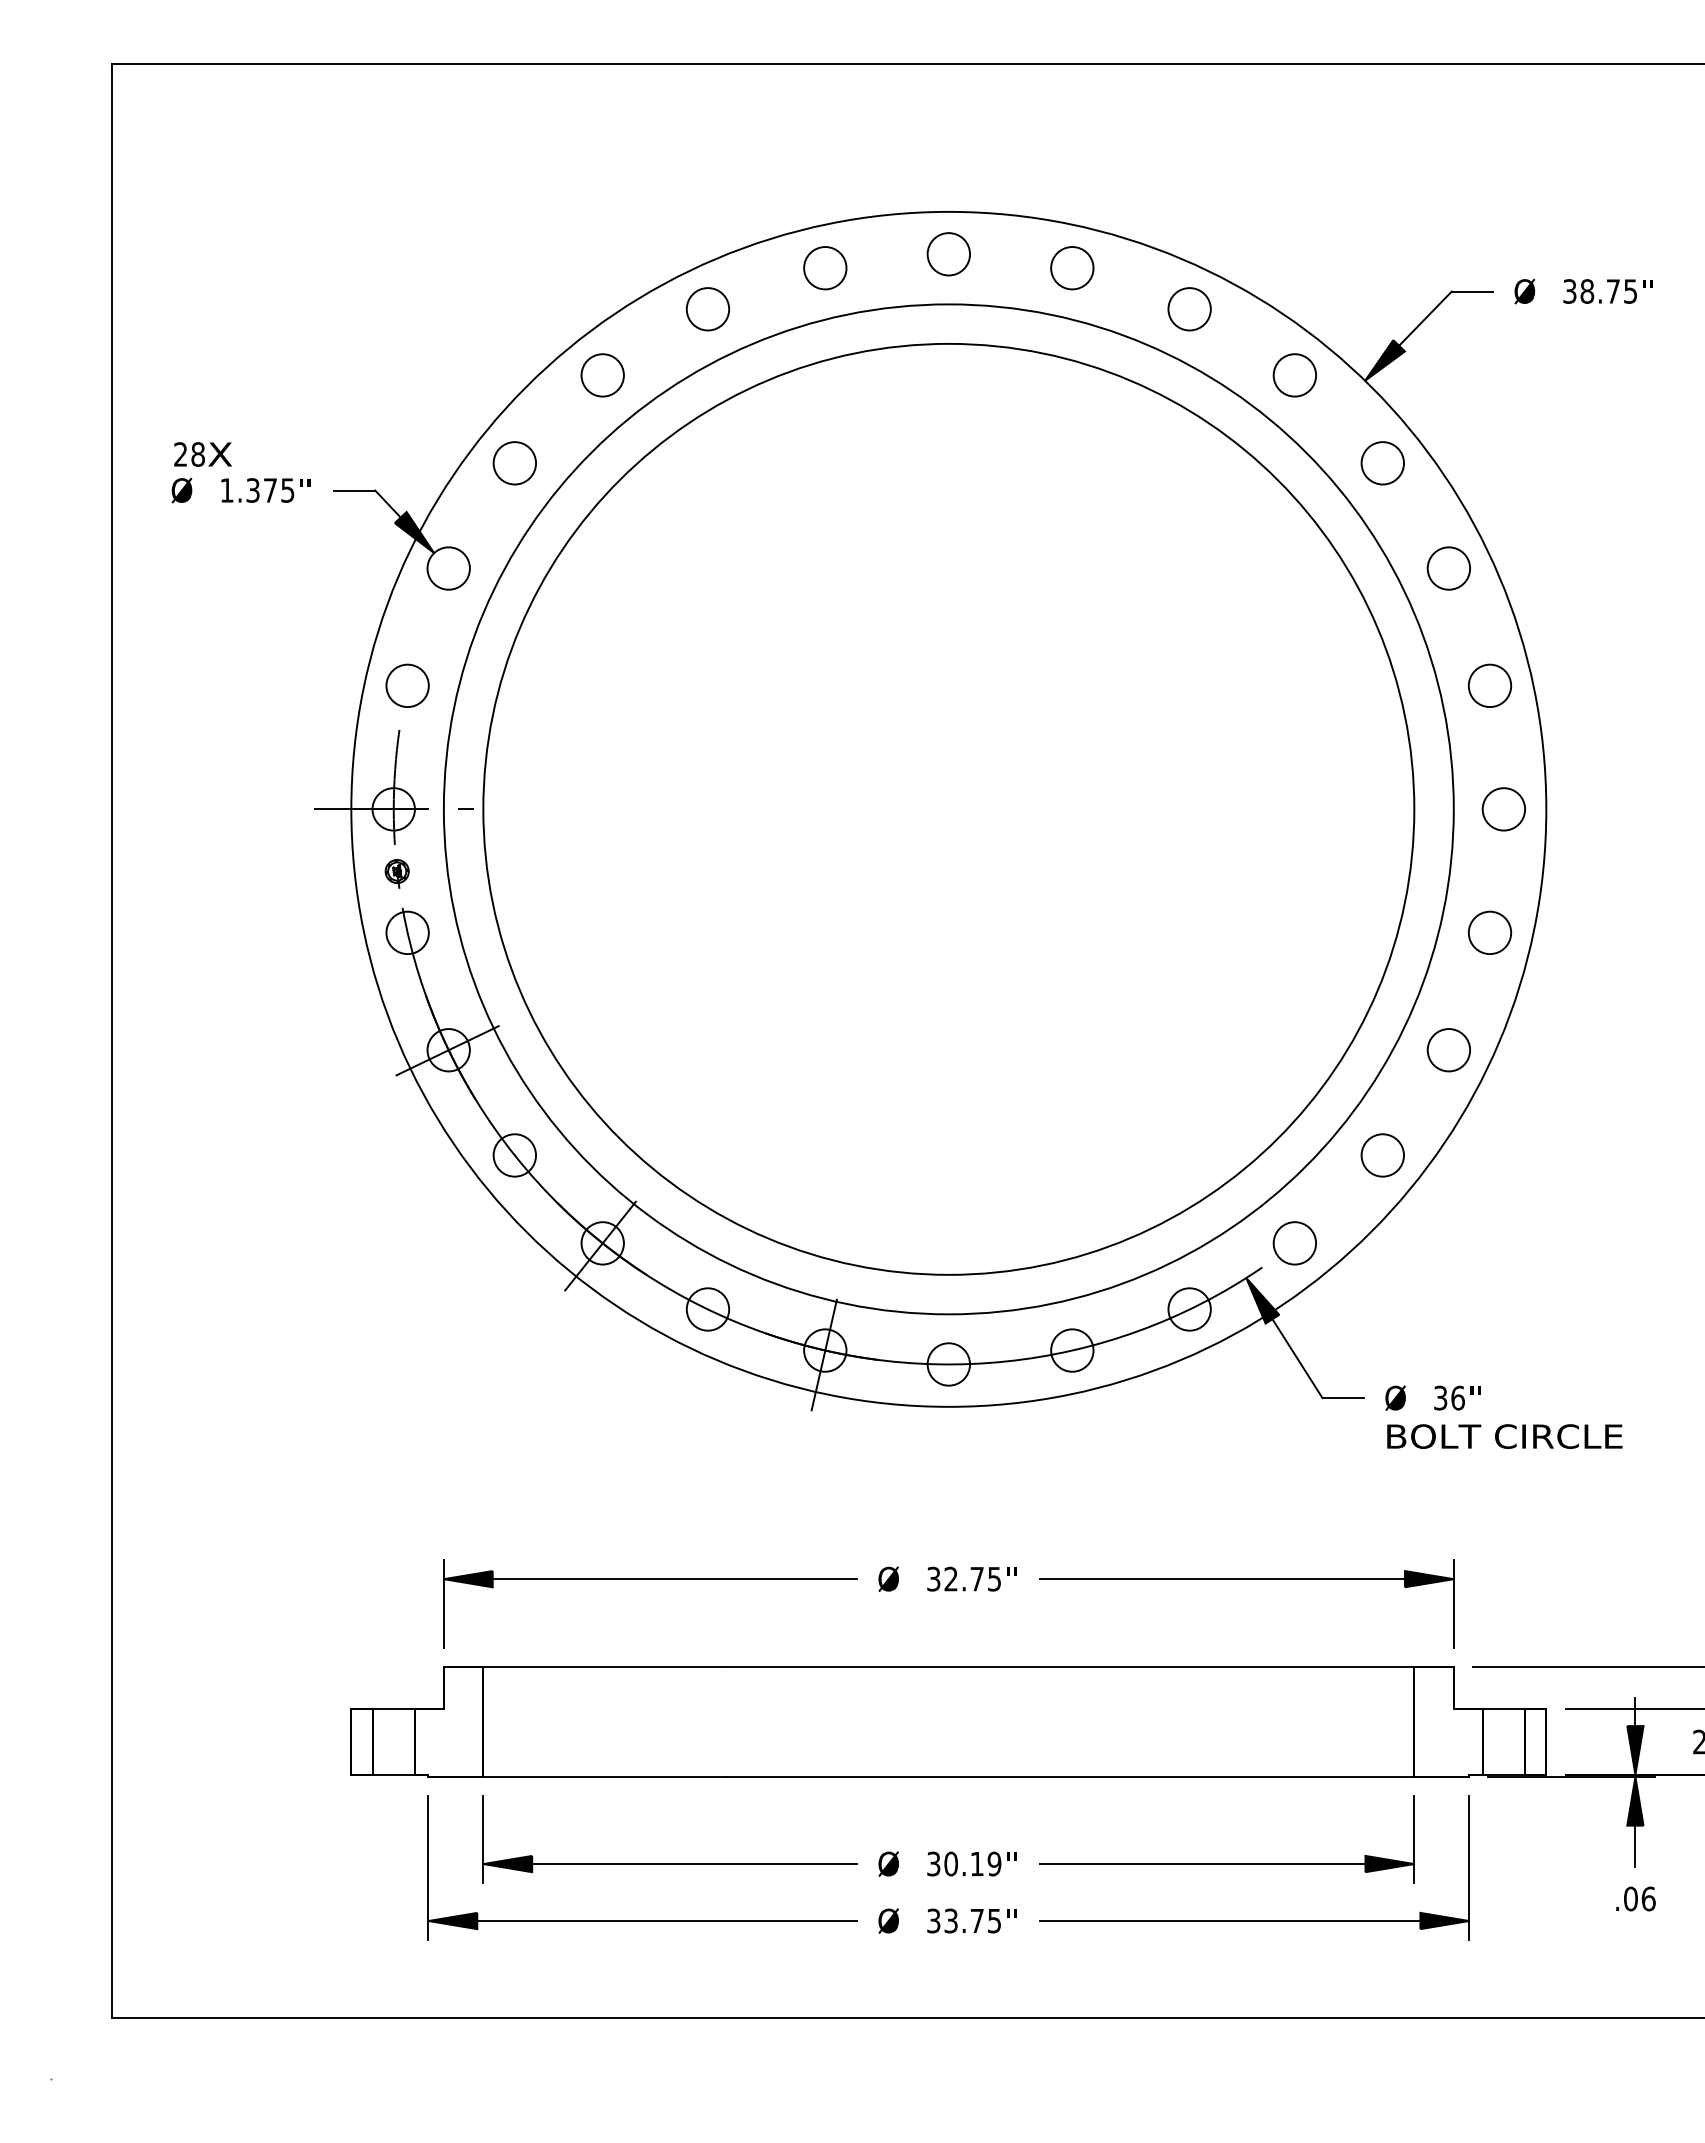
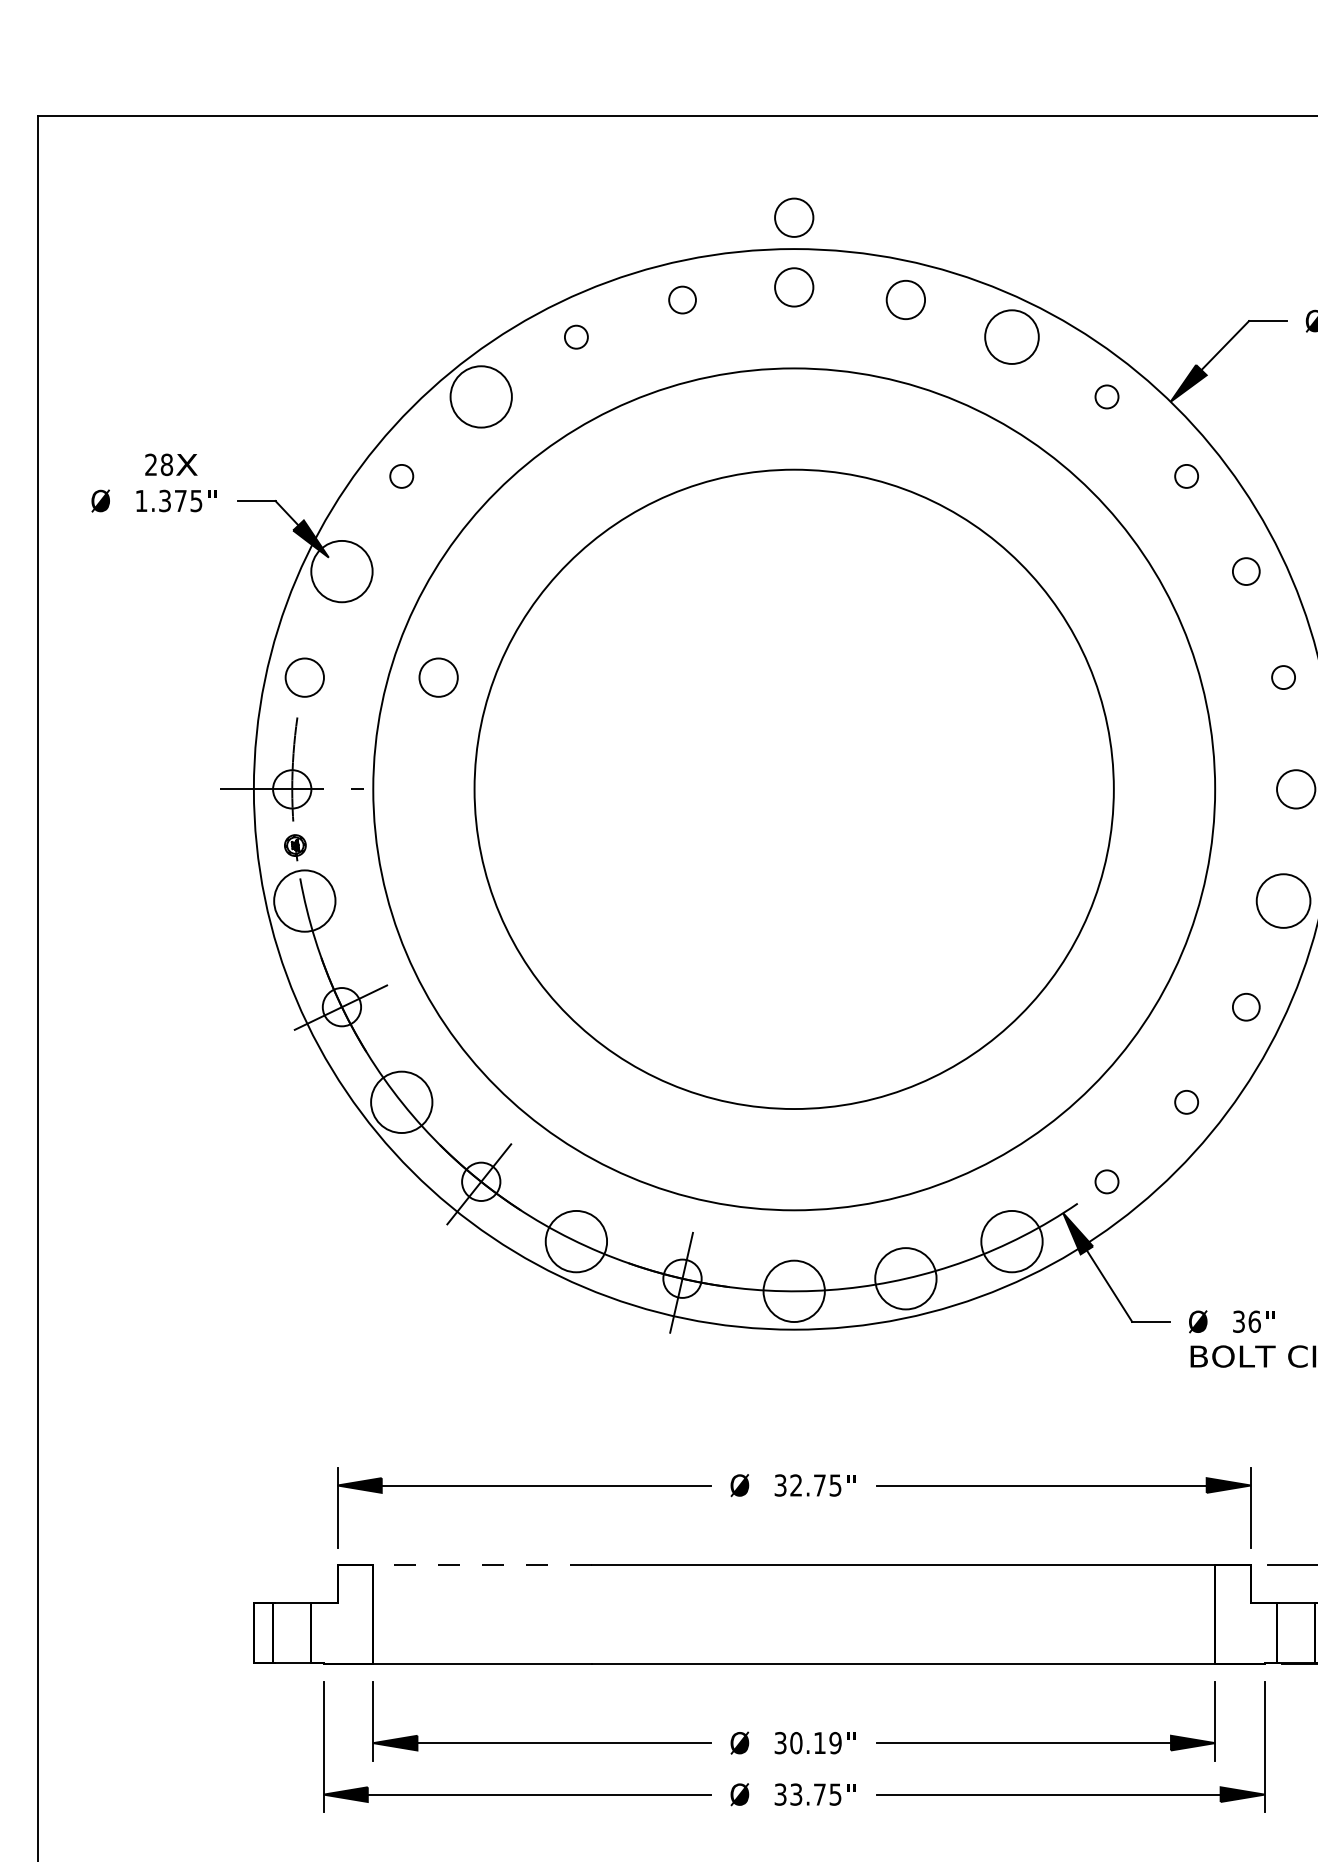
circle: (948, 177) -> (793, 217), added
circle: (825, 268) -> (682, 300), size x0.7
circle: (707, 309) -> (575, 337), size x0.6
circle: (1189, 309) -> (1011, 337), size x1.4
circle: (602, 375) -> (481, 397), size x1.6
circle: (1294, 375) -> (1106, 397), size x0.6
text: (202, 454) -> (170, 464), moved
circle: (514, 463) -> (401, 476), size x0.6
circle: (1382, 463) -> (1186, 476), size x0.6
circle: (448, 568) -> (341, 571), size x1.6
circle: (1448, 568) -> (1246, 571), size x0.7
circle: (555, 685) -> (438, 677), added
circle: (1489, 685) -> (1283, 677), size x0.6
circle: (948, 809) -> (793, 789), size x0.7
circle: (407, 932) -> (304, 900), size x1.6
circle: (1489, 932) -> (1283, 900), size x1.4
circle: (1448, 1050) -> (1246, 1007), size x0.7
circle: (514, 1155) -> (401, 1102), size x1.6
circle: (1382, 1155) -> (1186, 1102), size x0.6
circle: (1294, 1243) -> (1106, 1181), size x0.6
circle: (707, 1309) -> (575, 1241), size x1.6
circle: (1189, 1309) -> (1011, 1241), size x1.6
circle: (1072, 1350) -> (906, 1278), size x1.6
circle: (948, 1364) -> (793, 1291), size x1.6
line: (604, 1666) -> (482, 1564), solid -> dashed

